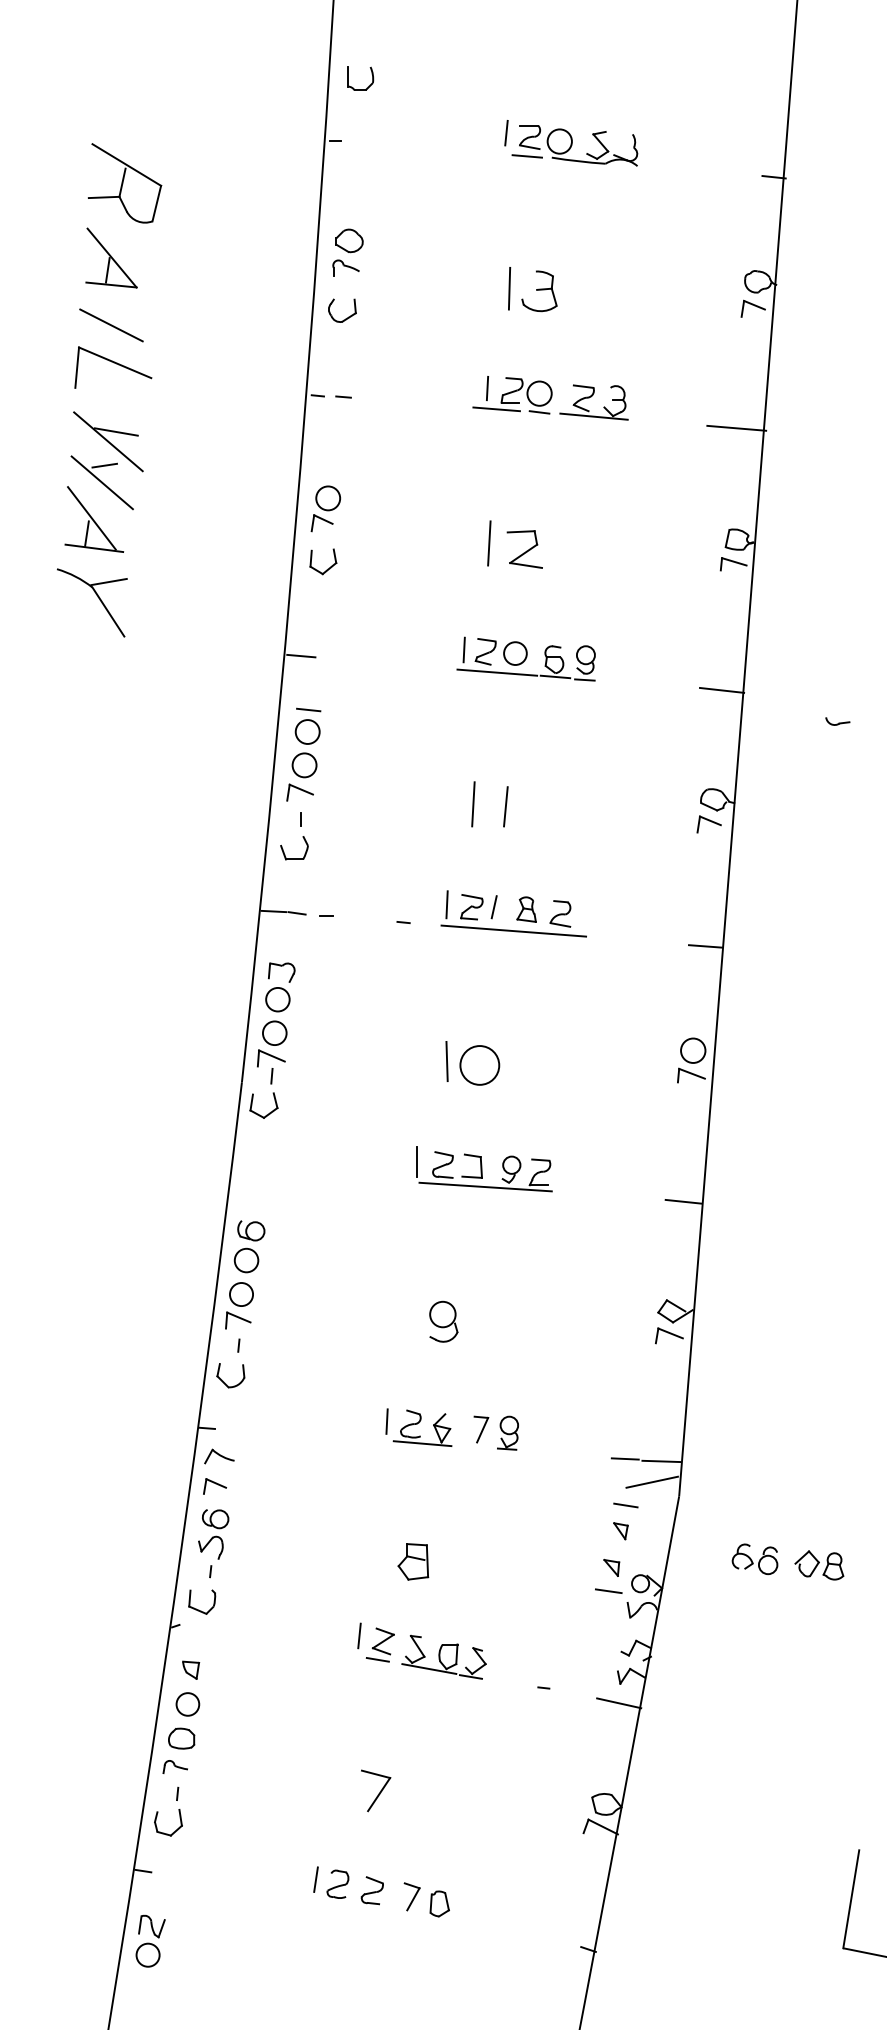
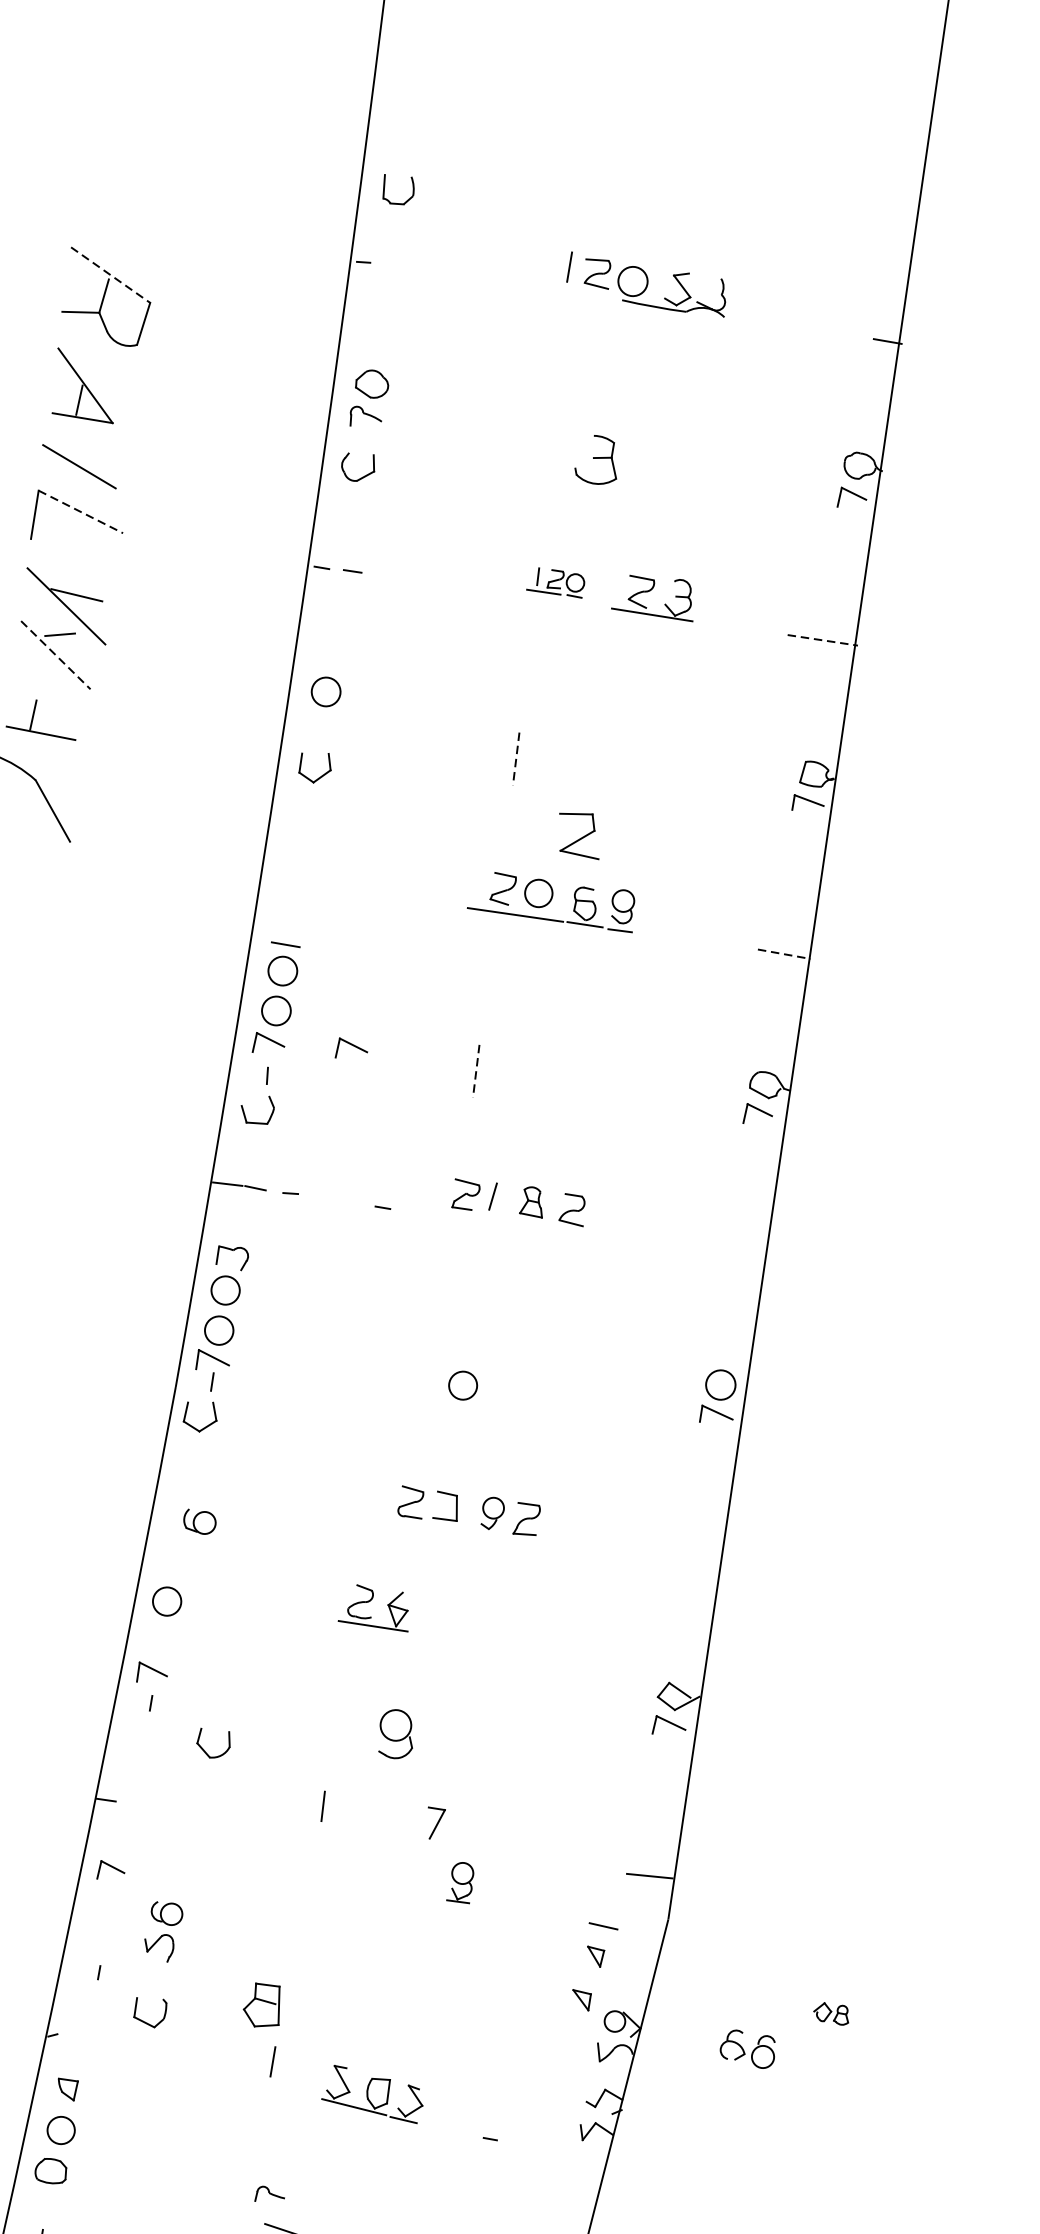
line: (527, 156) -> (592, 296), removed
line: (127, 165) -> (111, 275), solid -> dashed
line: (509, 288) -> (560, 454), removed
line: (115, 363) -> (81, 512), solid -> dashed
part: (512, 395) -> (555, 582), size x0.6
line: (737, 428) -> (823, 640), solid -> dashed
line: (102, 483) -> (56, 656), solid -> dashed
line: (91, 518) -> (39, 697), removed
part: (321, 523) -> (316, 721), removed
line: (489, 543) -> (516, 759), solid -> dashed
part: (524, 549) -> (578, 835), moved
line: (108, 581) -> (55, 774), removed
line: (463, 649) -> (476, 884), removed
line: (301, 655) -> (281, 878), removed
line: (722, 690) -> (784, 954), solid -> dashed
part: (837, 721) -> (920, 1000), removed
part: (368, 792) -> (351, 1048), added
line: (473, 804) -> (476, 1071), solid -> dashed
line: (505, 806) -> (514, 1076), removed
line: (446, 904) -> (435, 1189), removed
line: (513, 930) -> (514, 1226), removed
line: (705, 946) -> (743, 1260), removed
line: (446, 1061) -> (423, 1378), removed
circle: (479, 1065) -> (462, 1385), size x0.6
line: (417, 1161) -> (380, 1496), removed
line: (485, 1186) -> (460, 1531), removed
line: (683, 1201) -> (697, 1565), removed
part: (251, 1230) -> (200, 1521), moved
circle: (241, 1294) -> (158, 1641), removed
part: (443, 1321) -> (396, 1733), moved
part: (224, 1381) -> (205, 1750), moved
part: (422, 1427) -> (374, 1606), moved
part: (507, 1432) -> (459, 1881), moved
part: (219, 1456) -> (118, 1834), removed
line: (624, 1458) -> (605, 1869), removed
line: (651, 1481) -> (636, 1899), removed
part: (213, 1534) -> (163, 1932), moved
part: (754, 1559) -> (747, 2049), moved
part: (413, 1561) -> (262, 2005), moved
part: (819, 1565) -> (831, 2013), size x0.6
line: (608, 1591) -> (575, 2028), removed
part: (198, 1609) -> (145, 2021), moved
part: (379, 1644) -> (296, 2073), removed
line: (619, 1703) -> (580, 2163), removed
part: (174, 1766) -> (268, 2193), moved

